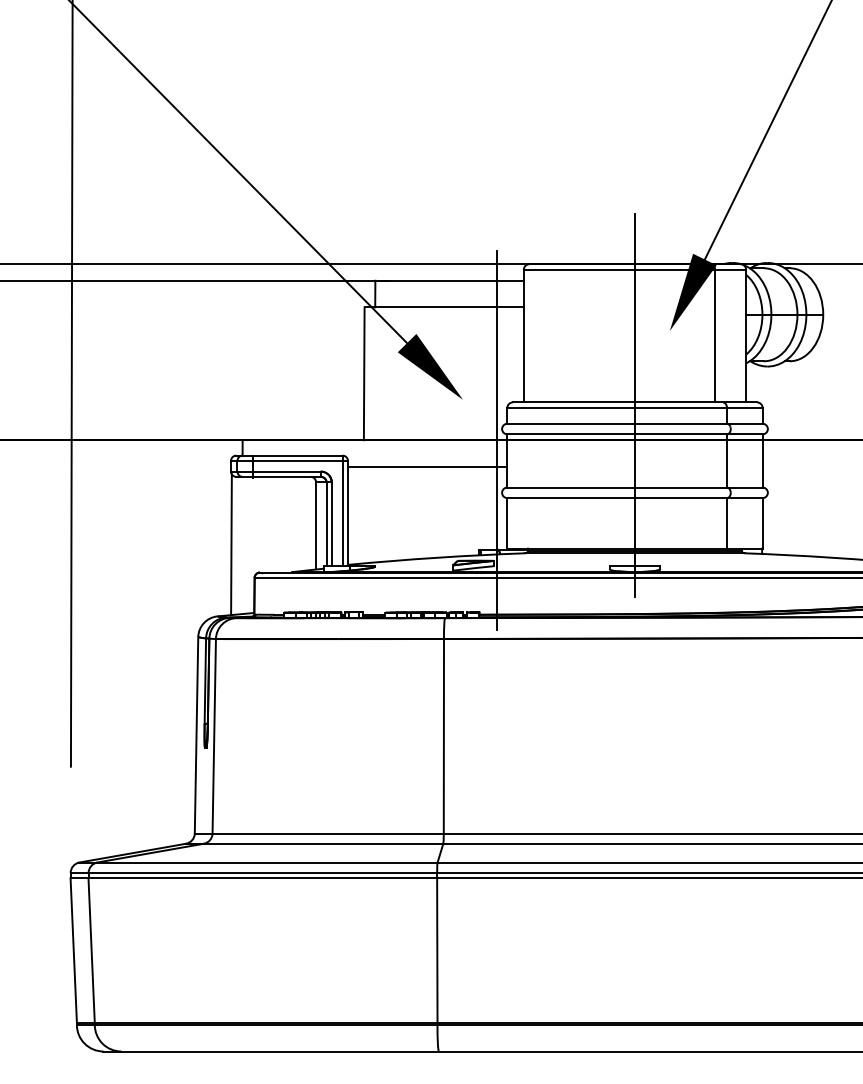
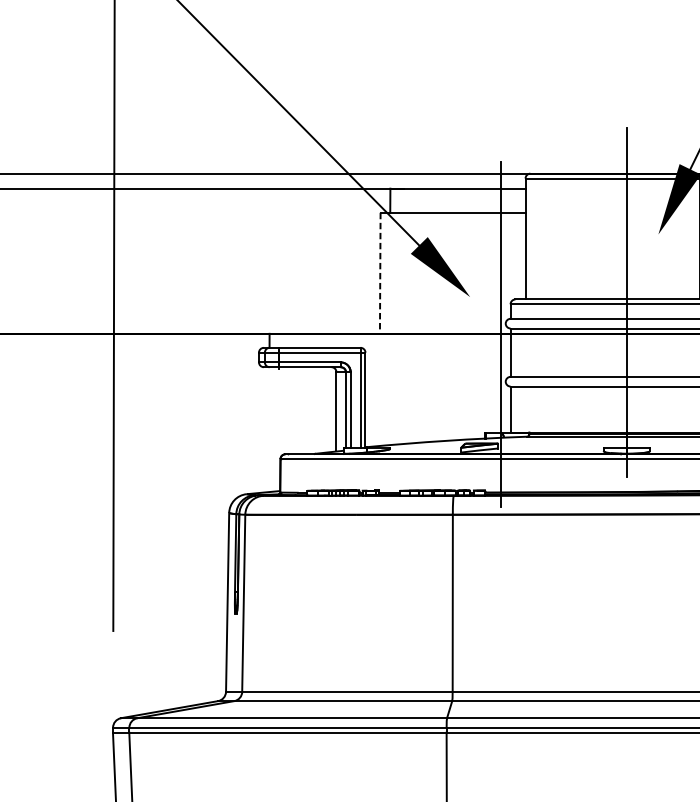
line: (364, 374) -> (380, 274), solid -> dashed
line: (427, 466) -> (437, 357), removed
line: (231, 544) -> (259, 428), removed

